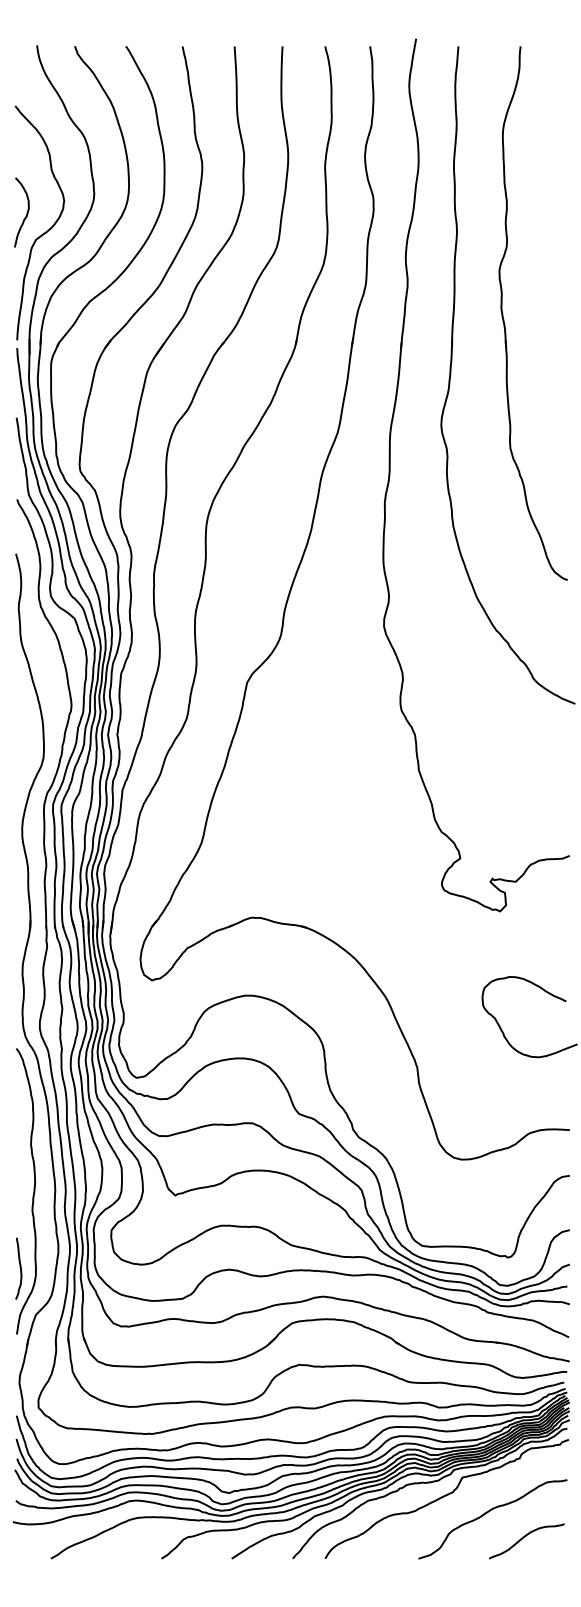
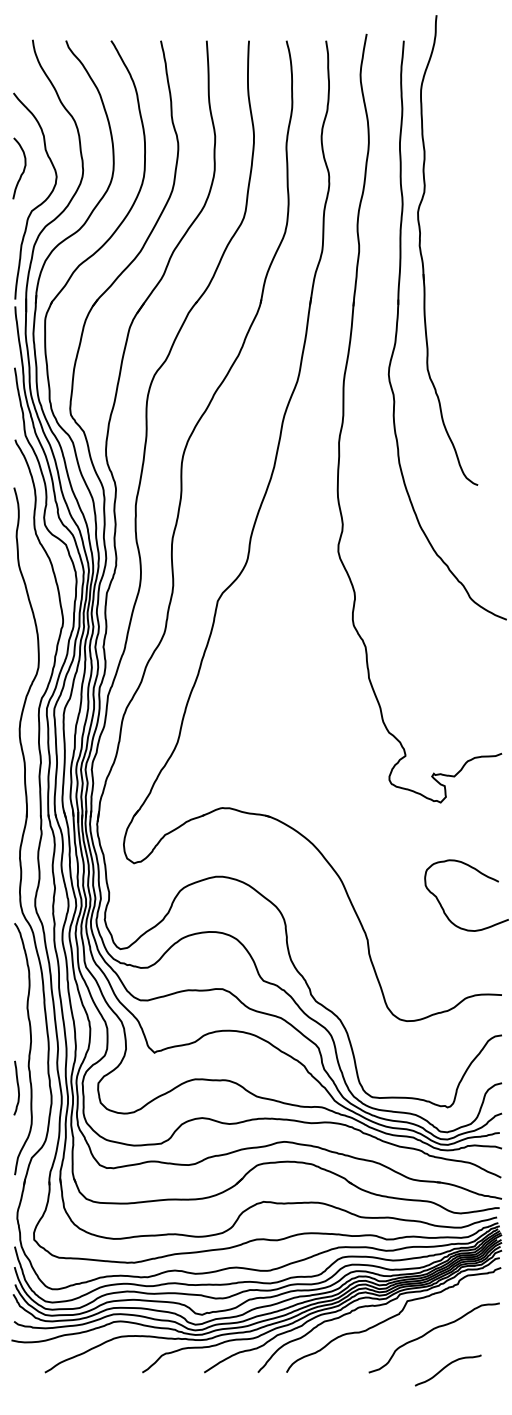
curve: (26, 212) -> (23, 168), moved
part: (504, 319) -> (422, 255), moved
curve: (19, 1267) -> (17, 1087), moved
curve: (525, 1537) -> (447, 1367), moved

